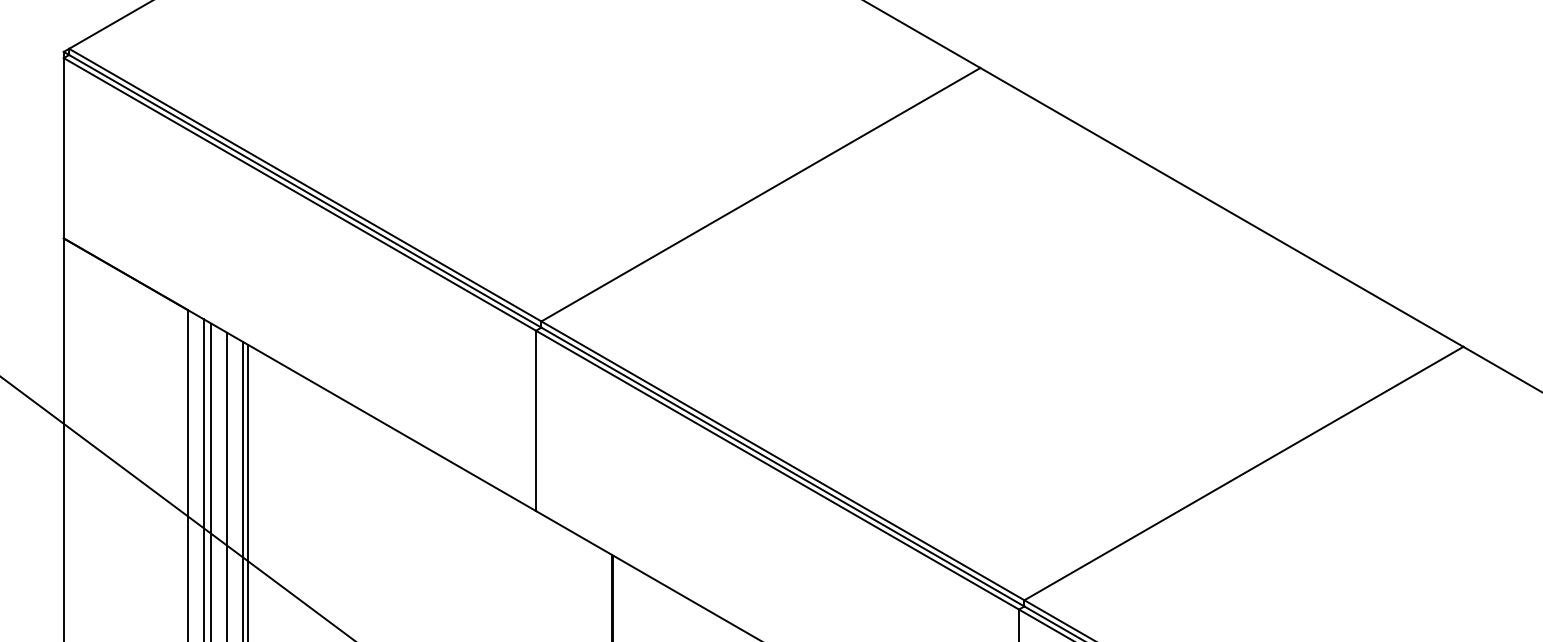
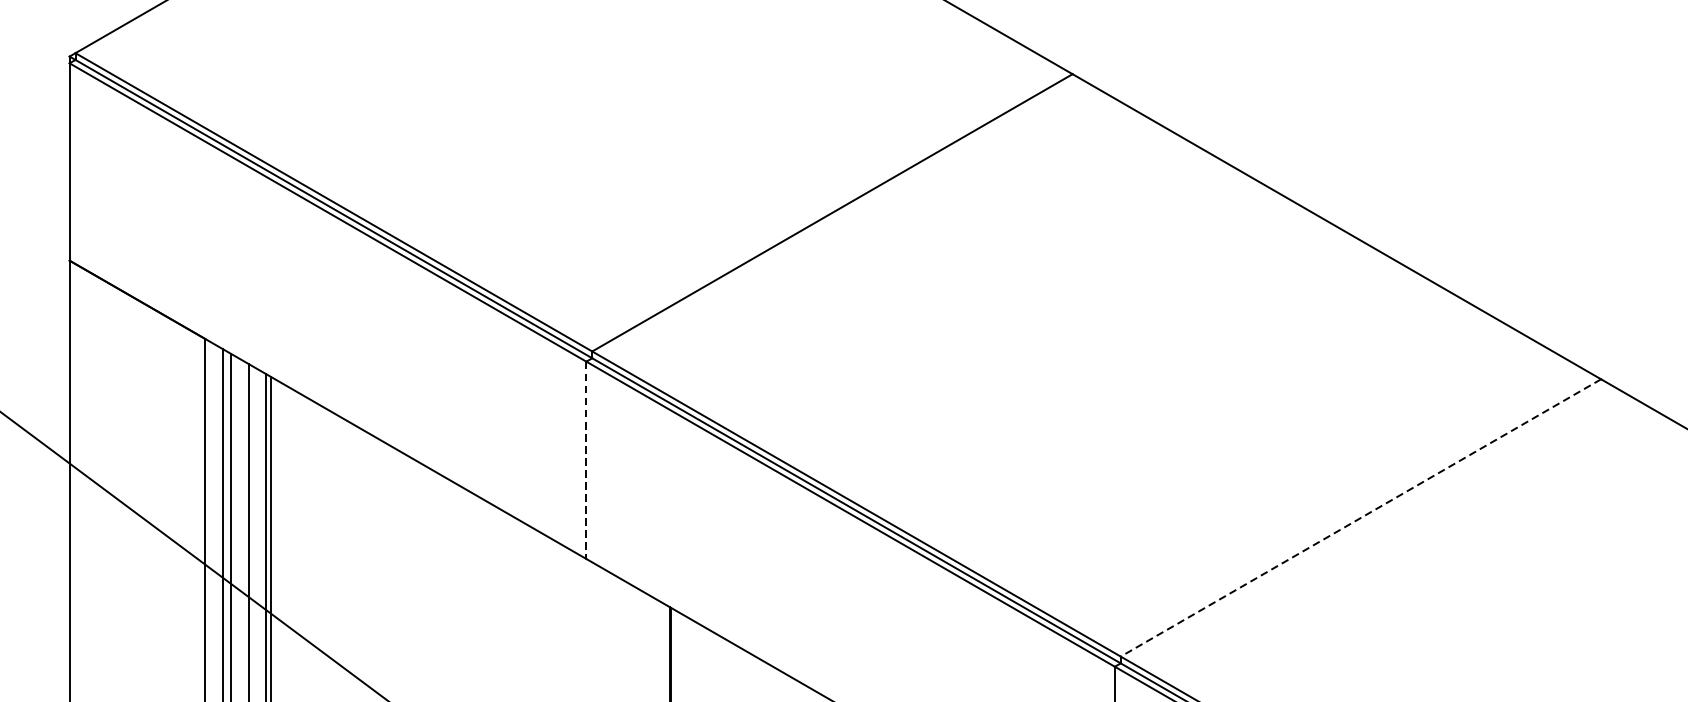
line: (536, 421) -> (586, 460), solid -> dashed
line: (1243, 473) -> (1360, 517), solid -> dashed

